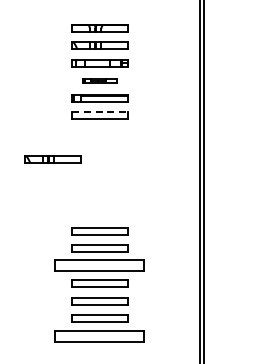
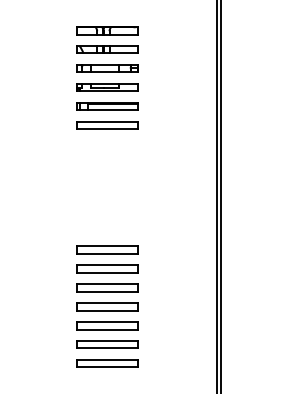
part: (99, 80) -> (107, 87), size x1.67
line: (99, 112) -> (107, 121), dashed -> solid
part: (52, 159) -> (56, 172), removed
part: (99, 266) -> (107, 288), size x0.62
part: (99, 335) -> (107, 363), size x0.62

